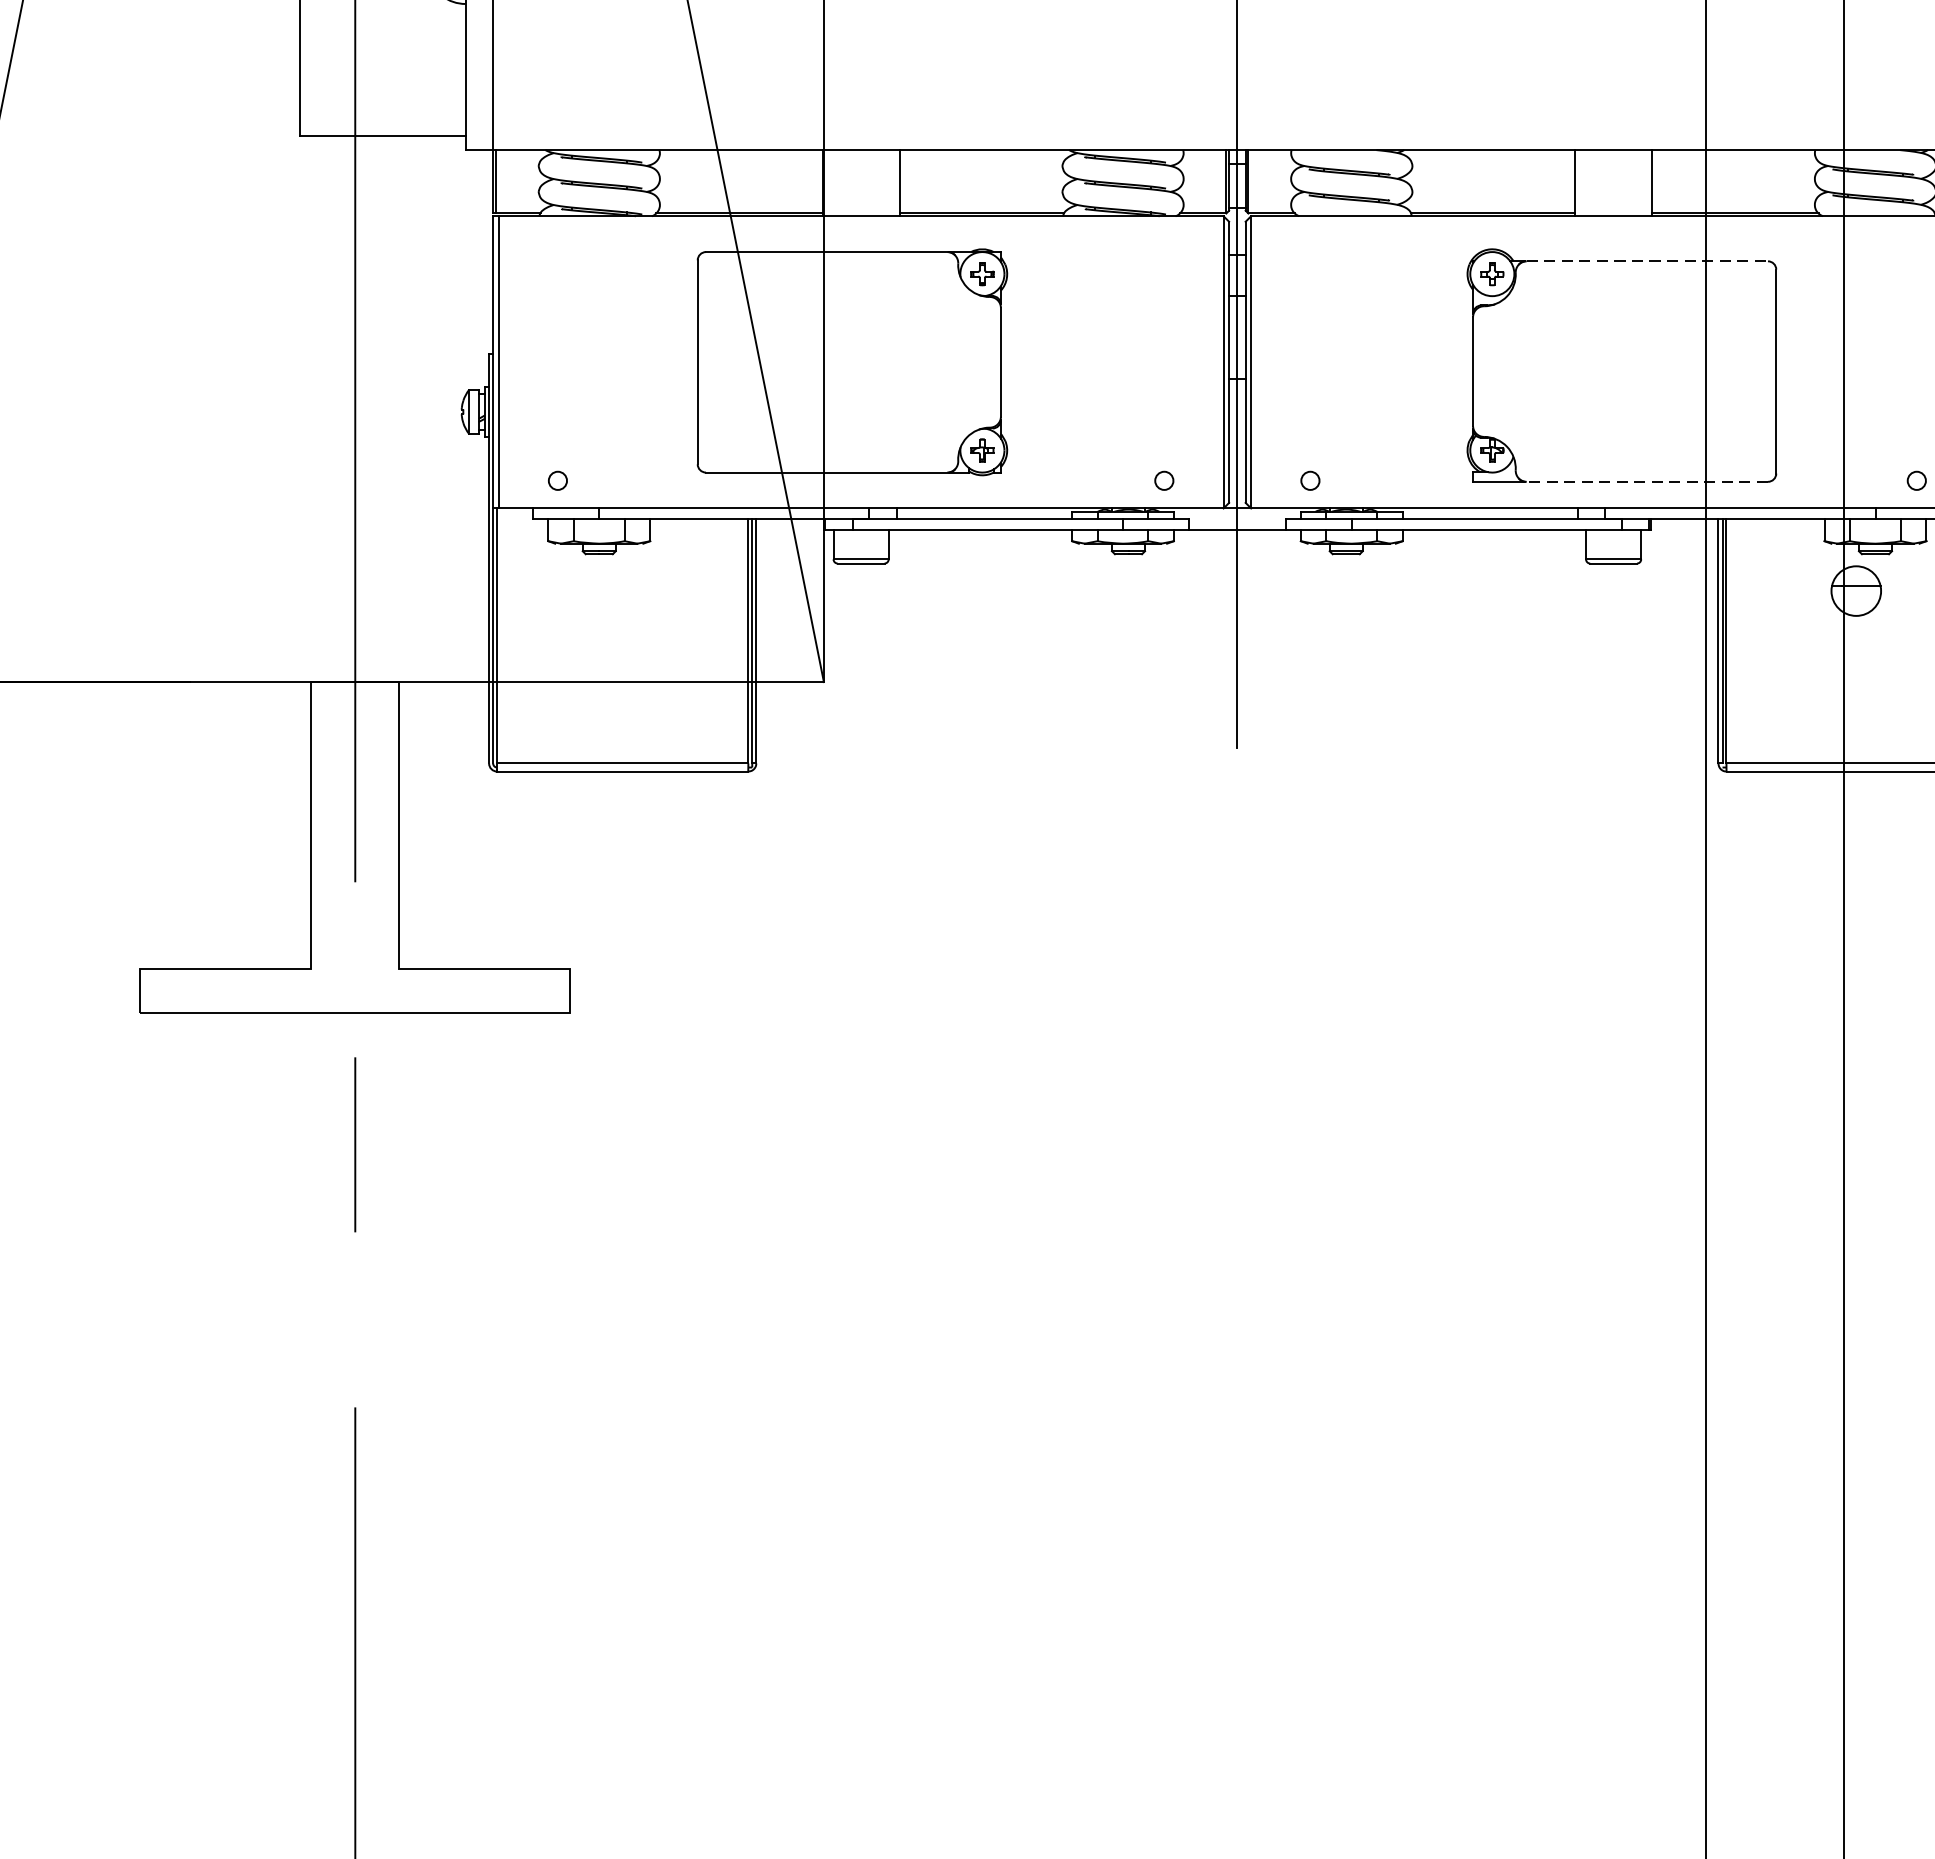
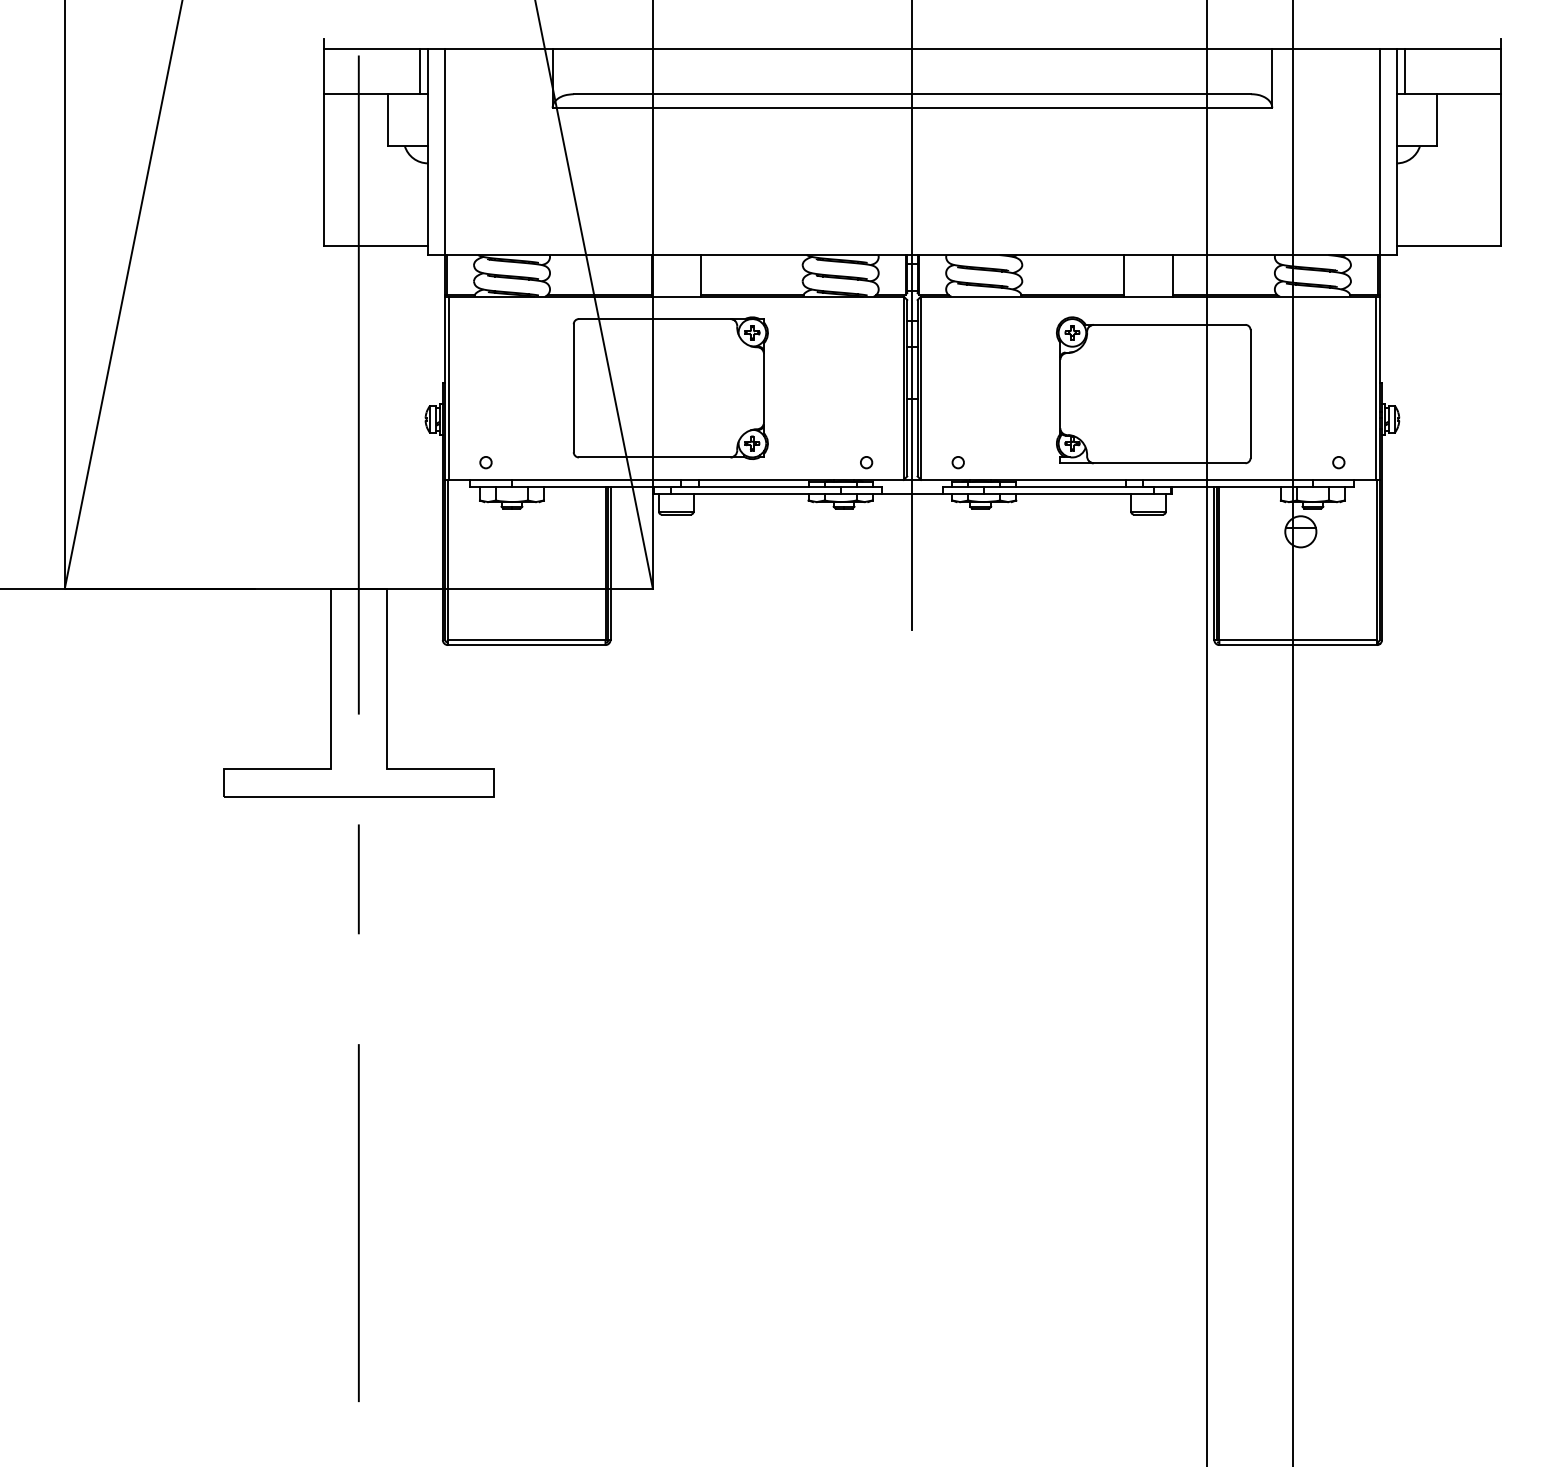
line: (1647, 260) -> (1169, 324), dashed -> solid
line: (1647, 482) -> (1169, 463), dashed -> solid

